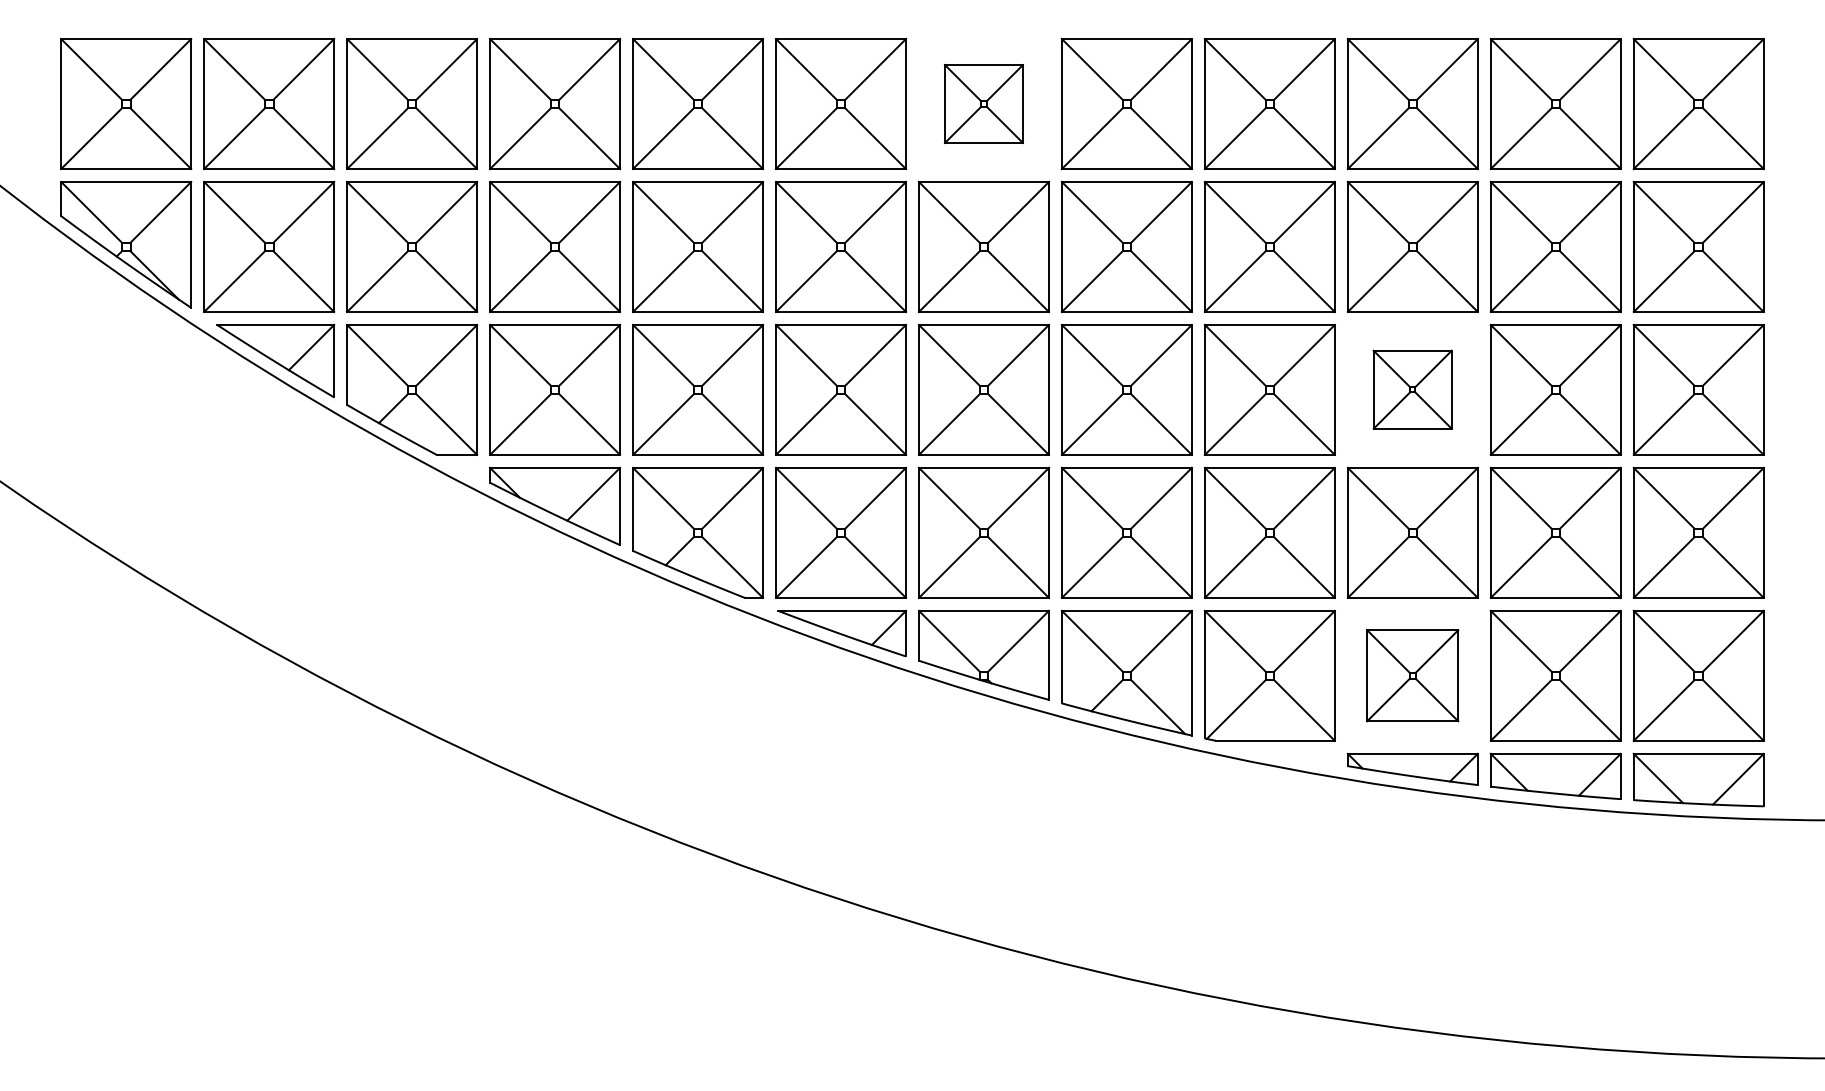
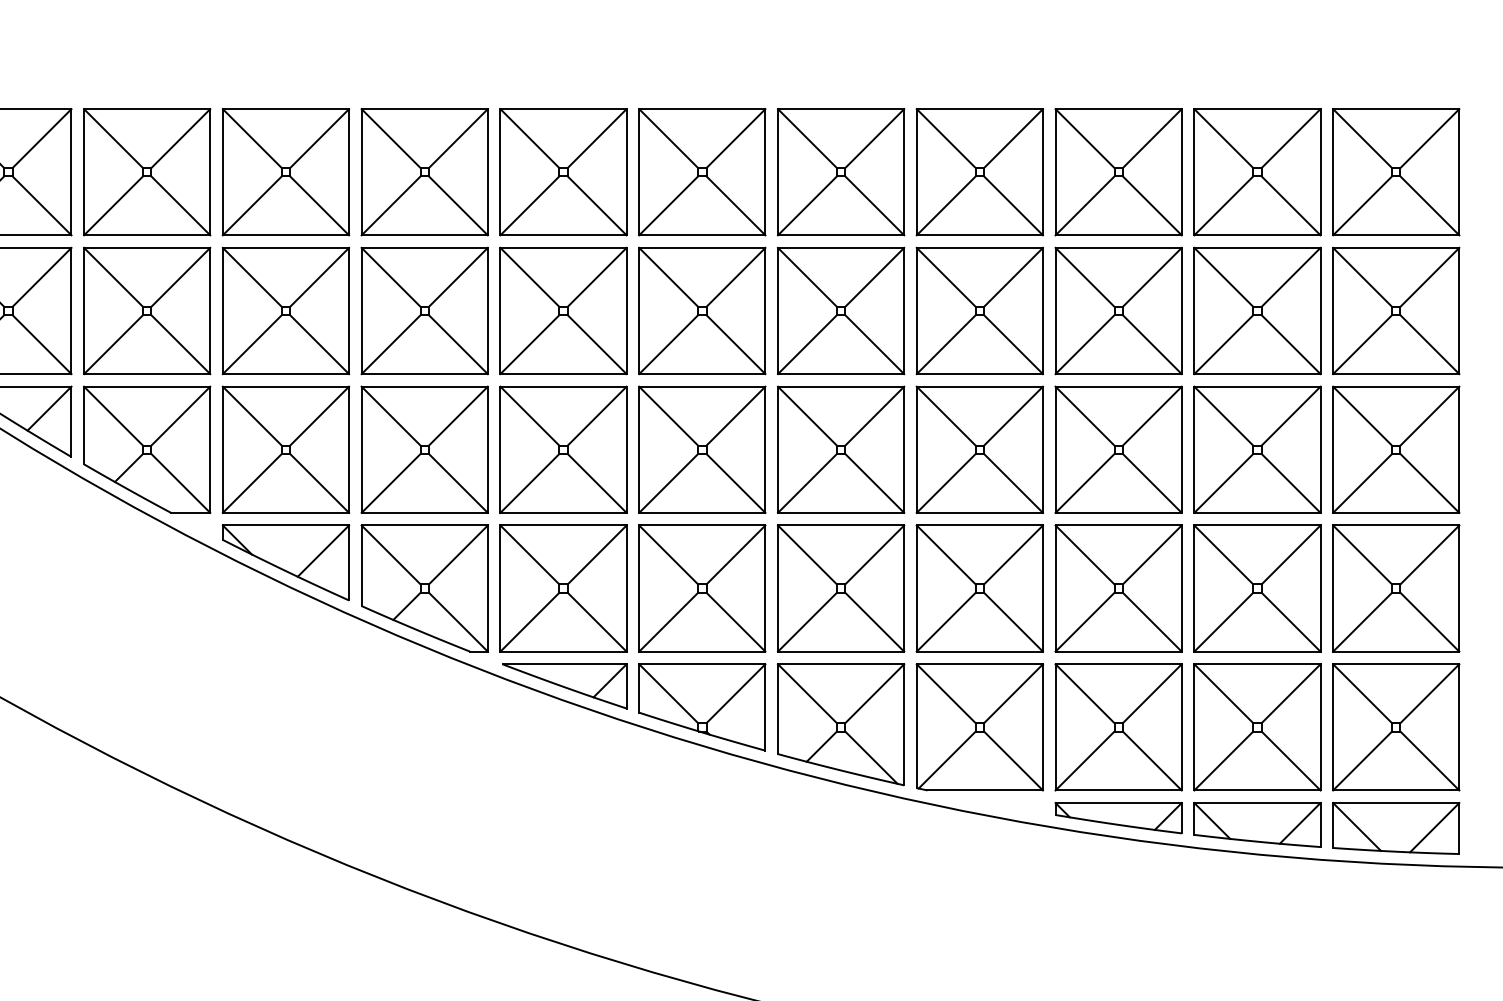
part: (983, 103) -> (701, 171), size x1.67
part: (1412, 389) -> (1118, 449), size x1.67
part: (1412, 675) -> (1118, 727), size x1.43

